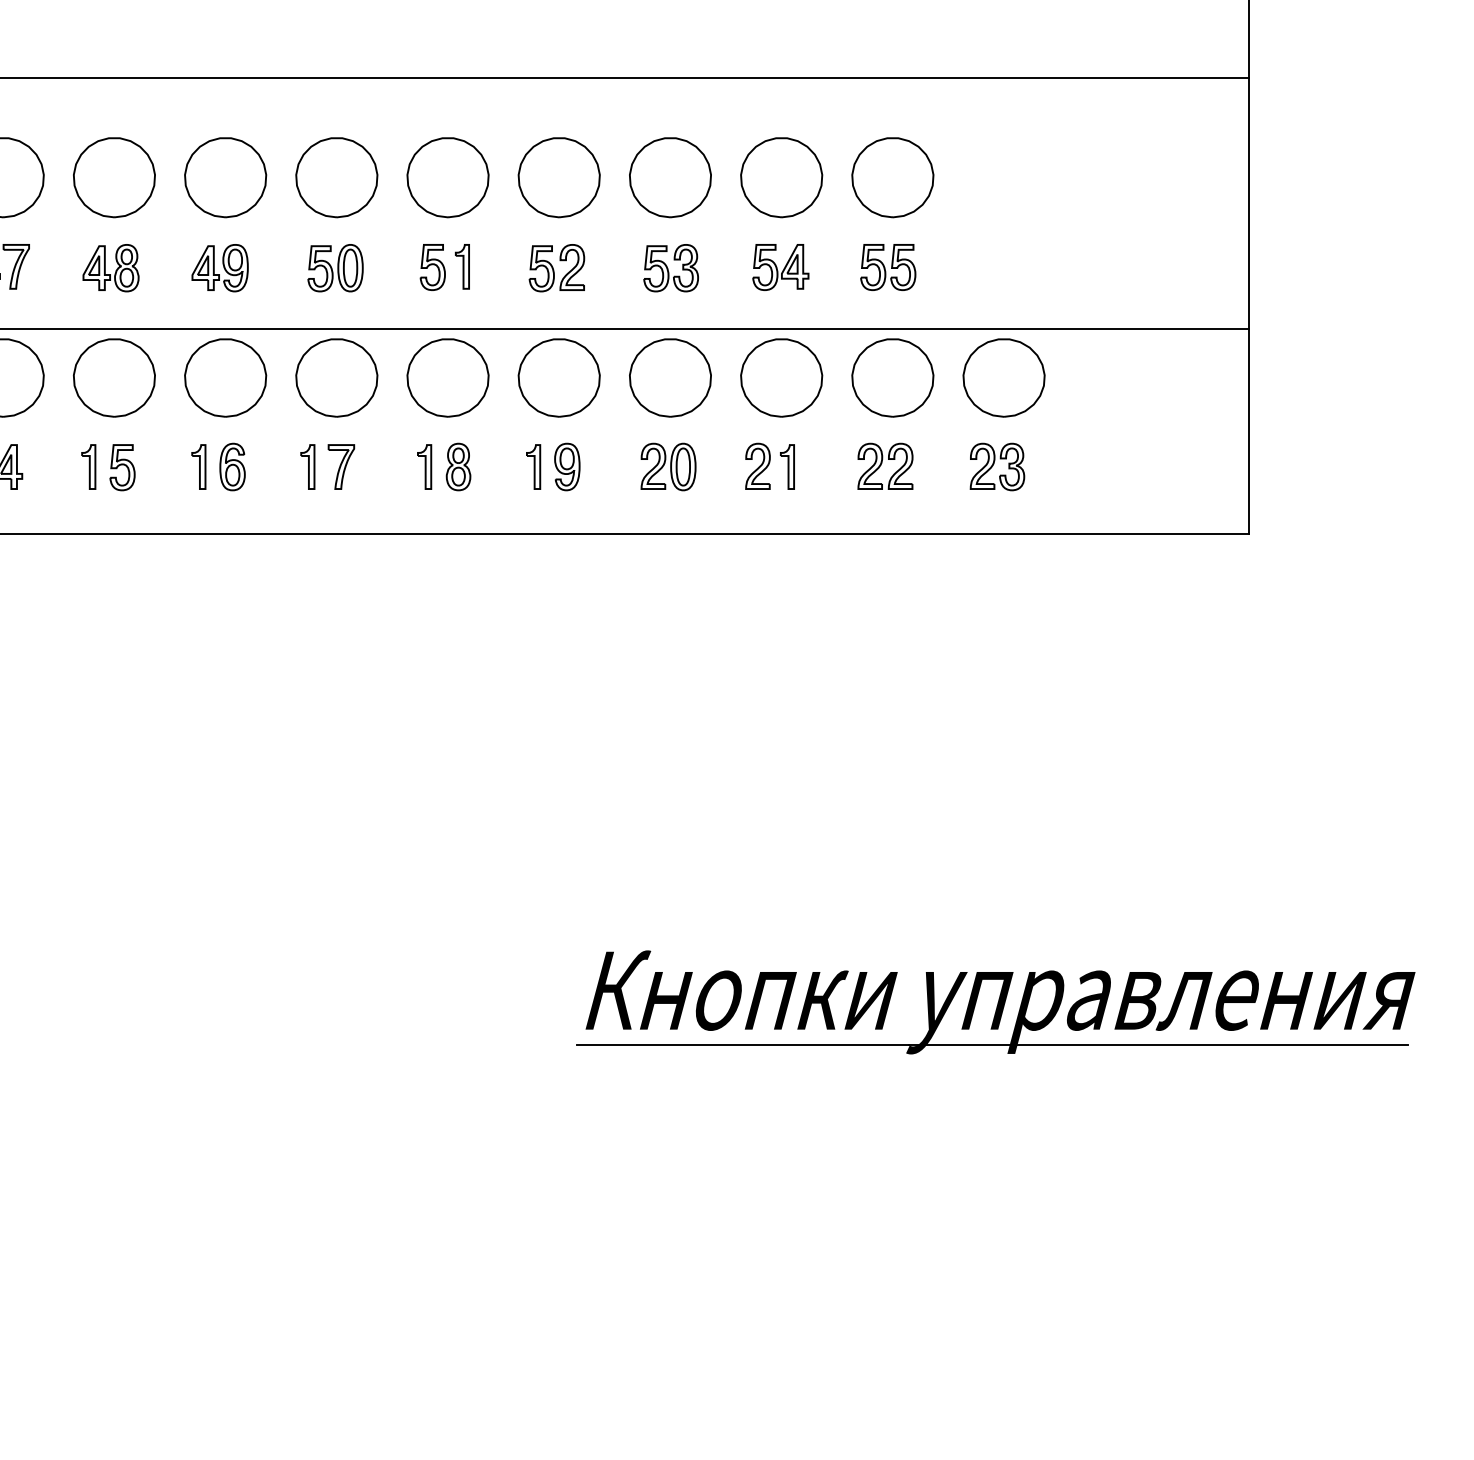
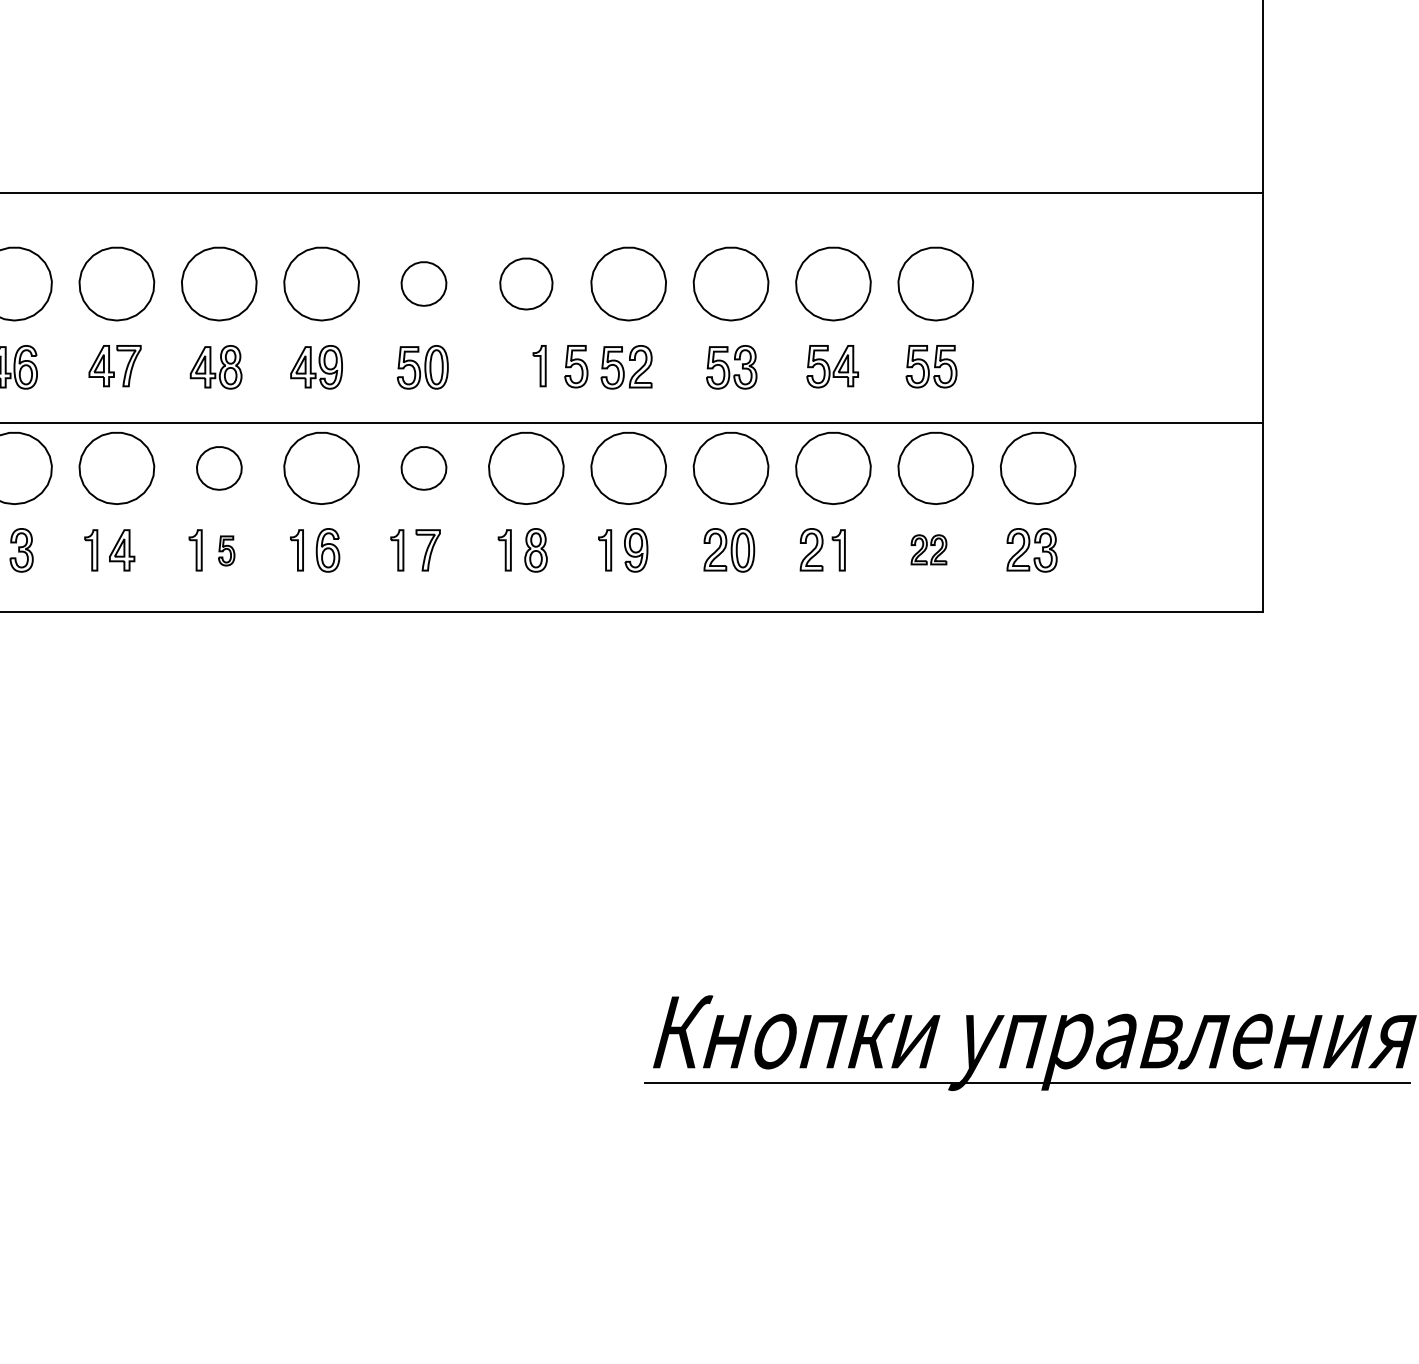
part: (336, 177) -> (423, 283), size x0.6
part: (448, 177) -> (526, 283), size x0.7
part: (432, 267) -> (576, 366), moved
part: (114, 378) -> (219, 468), size x0.6
part: (336, 378) -> (423, 468), size x0.6
part: (884, 466) -> (928, 549), size x0.7
part: (122, 467) -> (226, 550), size x0.7

